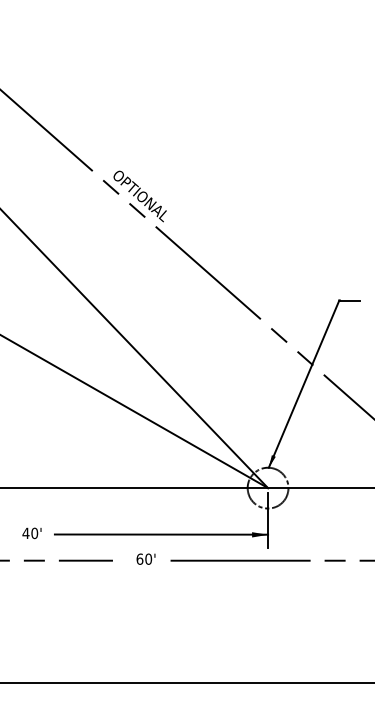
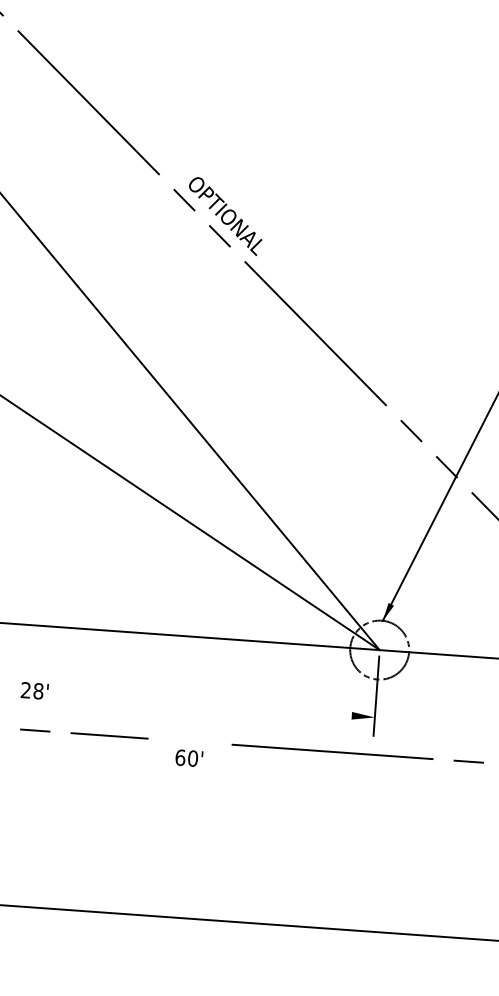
text: (30, 532) -> (32, 689), 40' -> 28'
line: (161, 534) -> (221, 705), removed
text: (145, 558) -> (188, 757), moved

